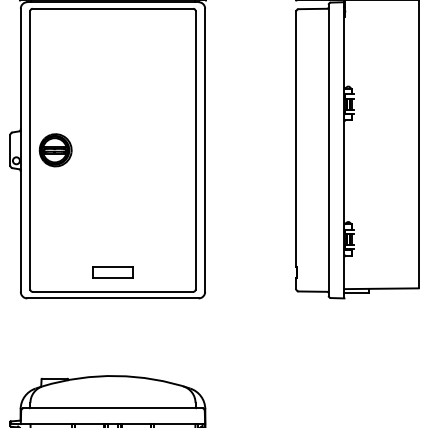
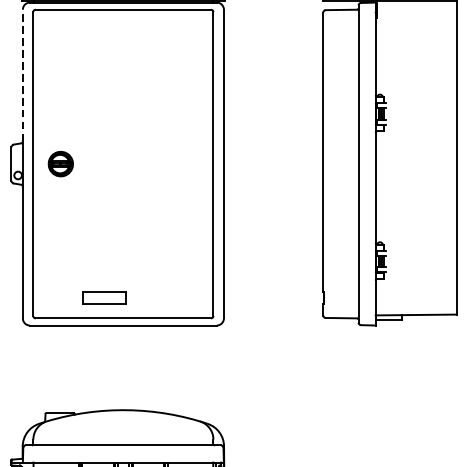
line: (20, 68) -> (22, 74), solid -> dashed
part: (55, 150) -> (60, 164), size x0.7
part: (112, 272) -> (104, 297), moved

